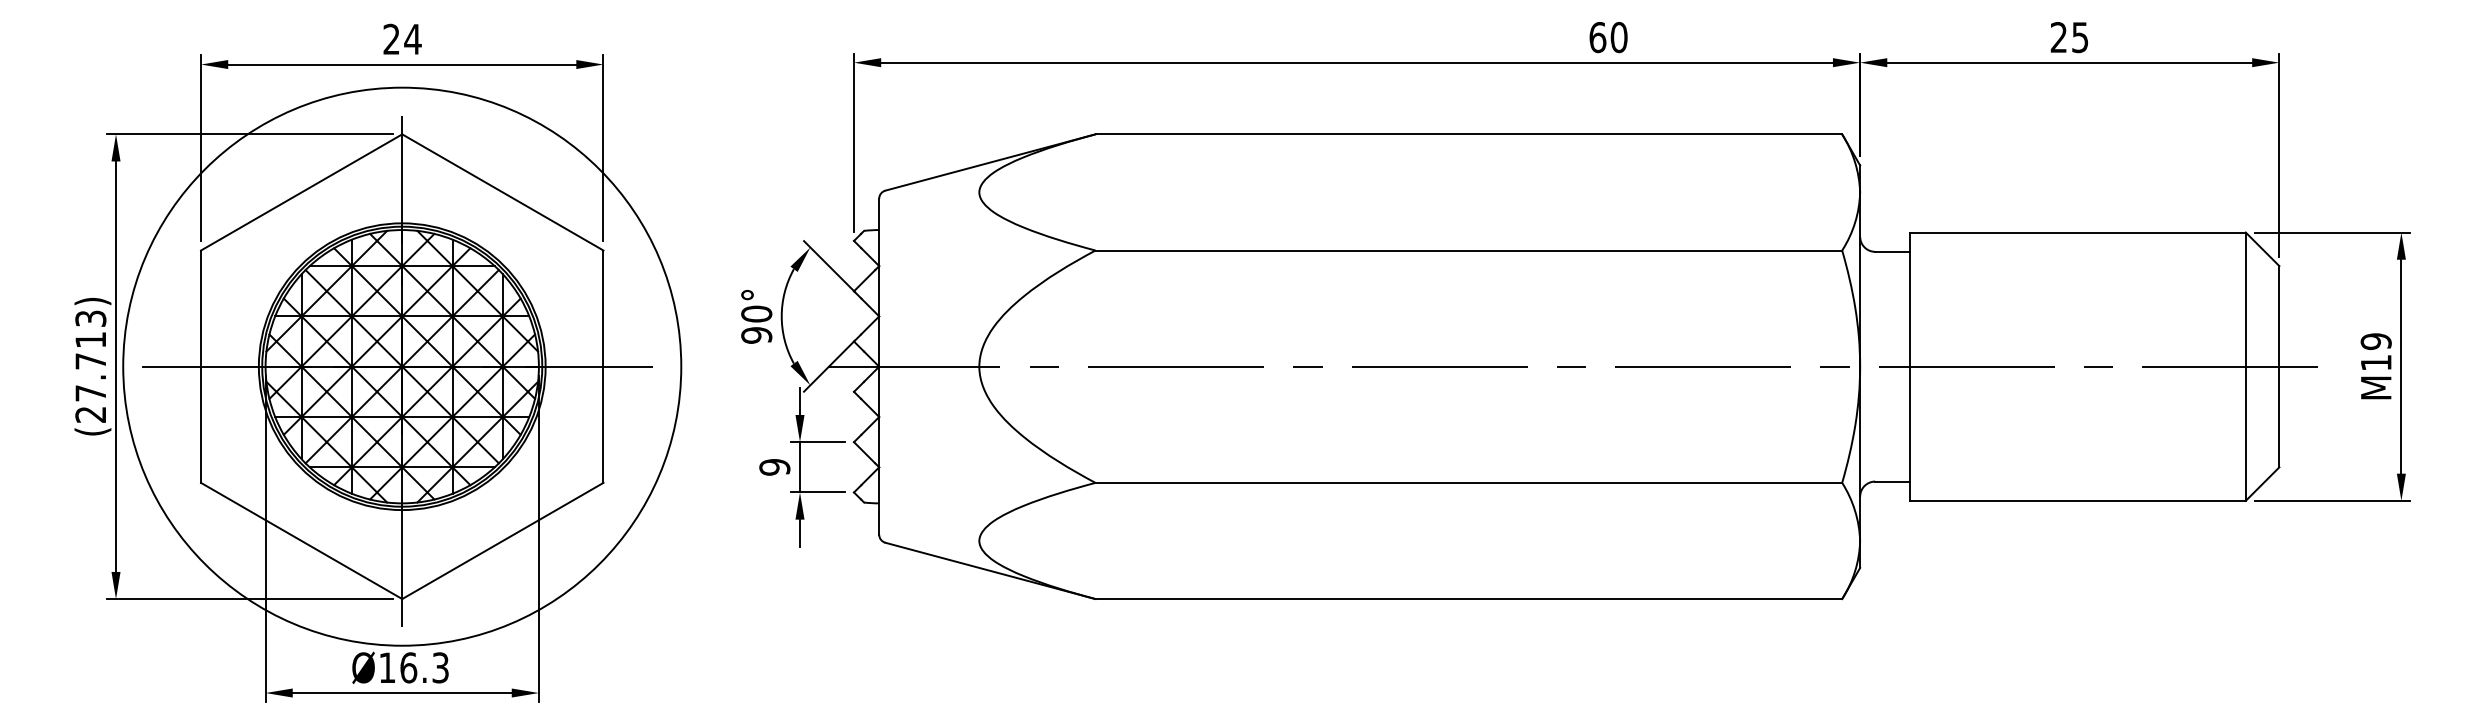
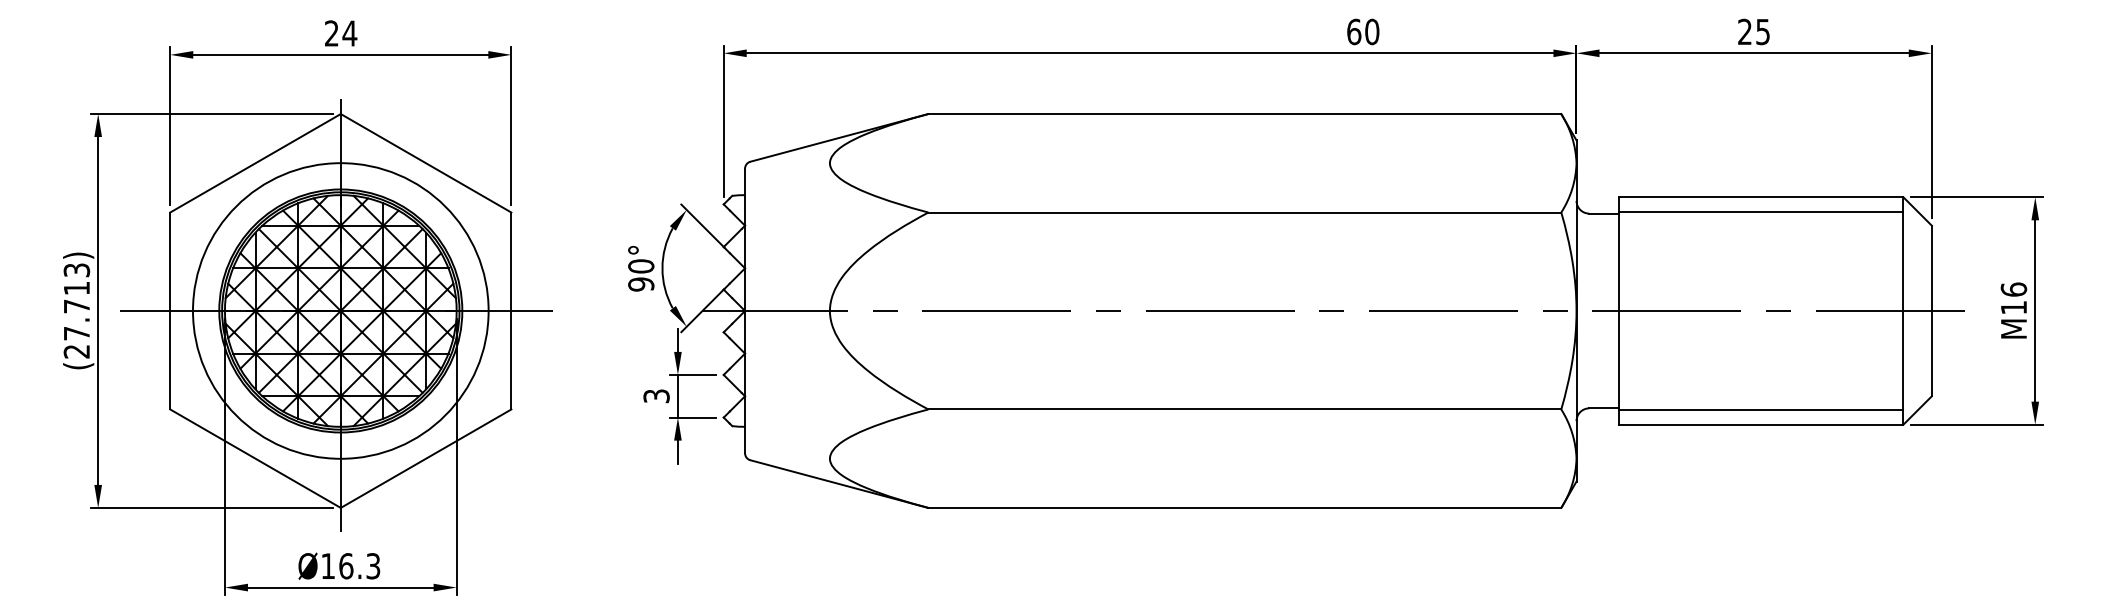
line: (2077, 249) -> (1760, 211), added
text: (2375, 341) -> (2013, 289), M19 -> M16
circle: (401, 366) -> (340, 310), size x0.62
text: (774, 467) -> (656, 396), 9 -> 3
line: (2077, 484) -> (1760, 410), added

